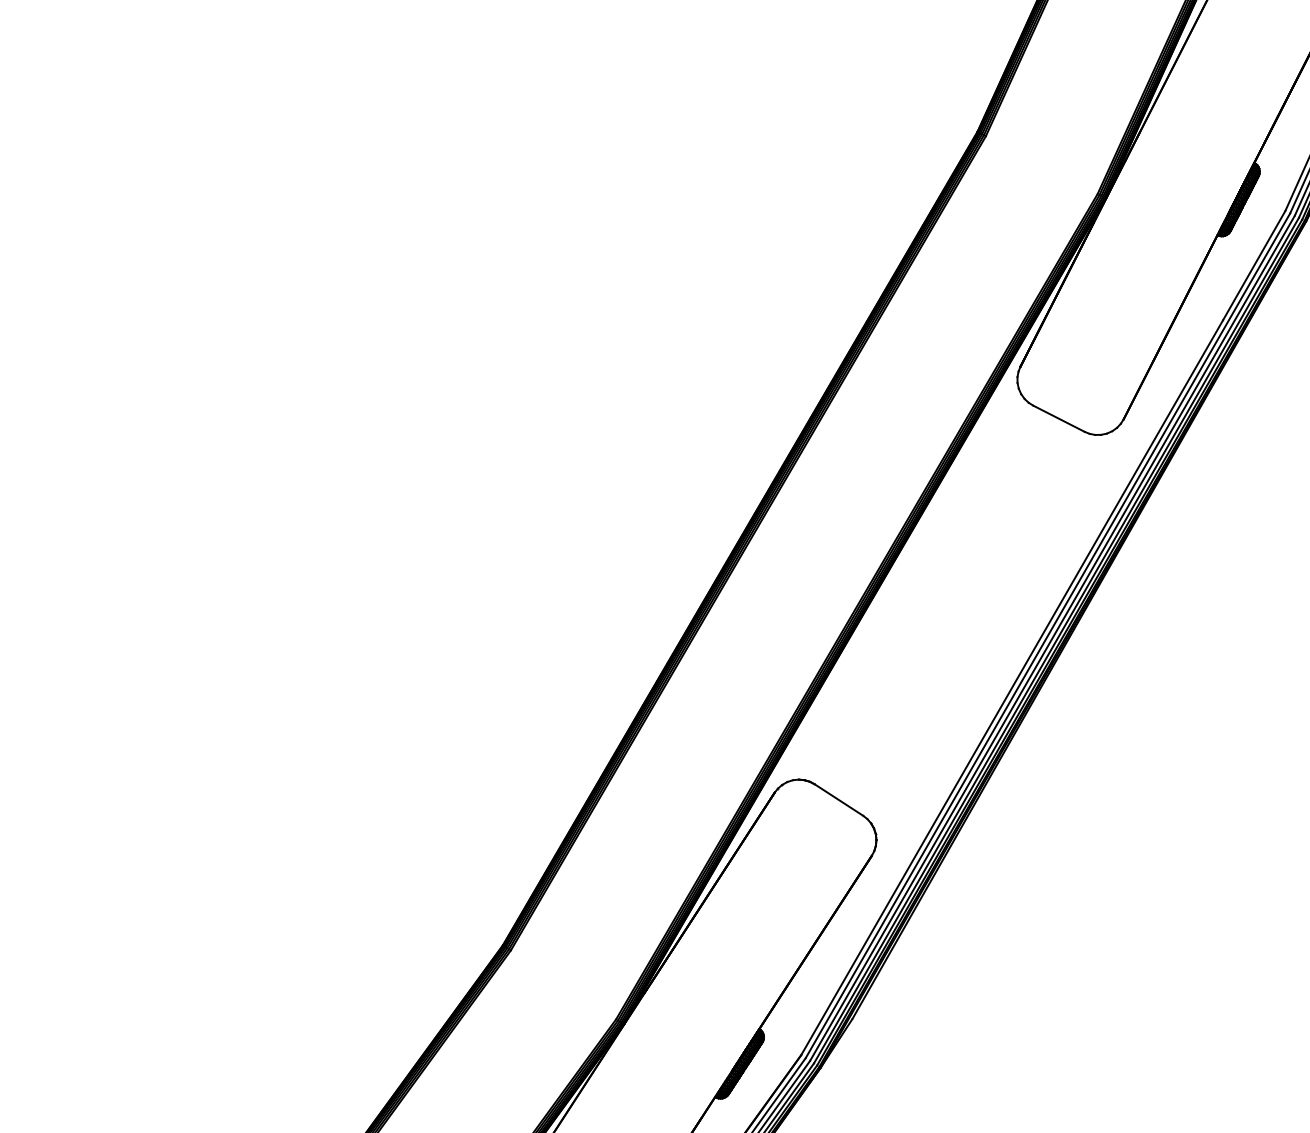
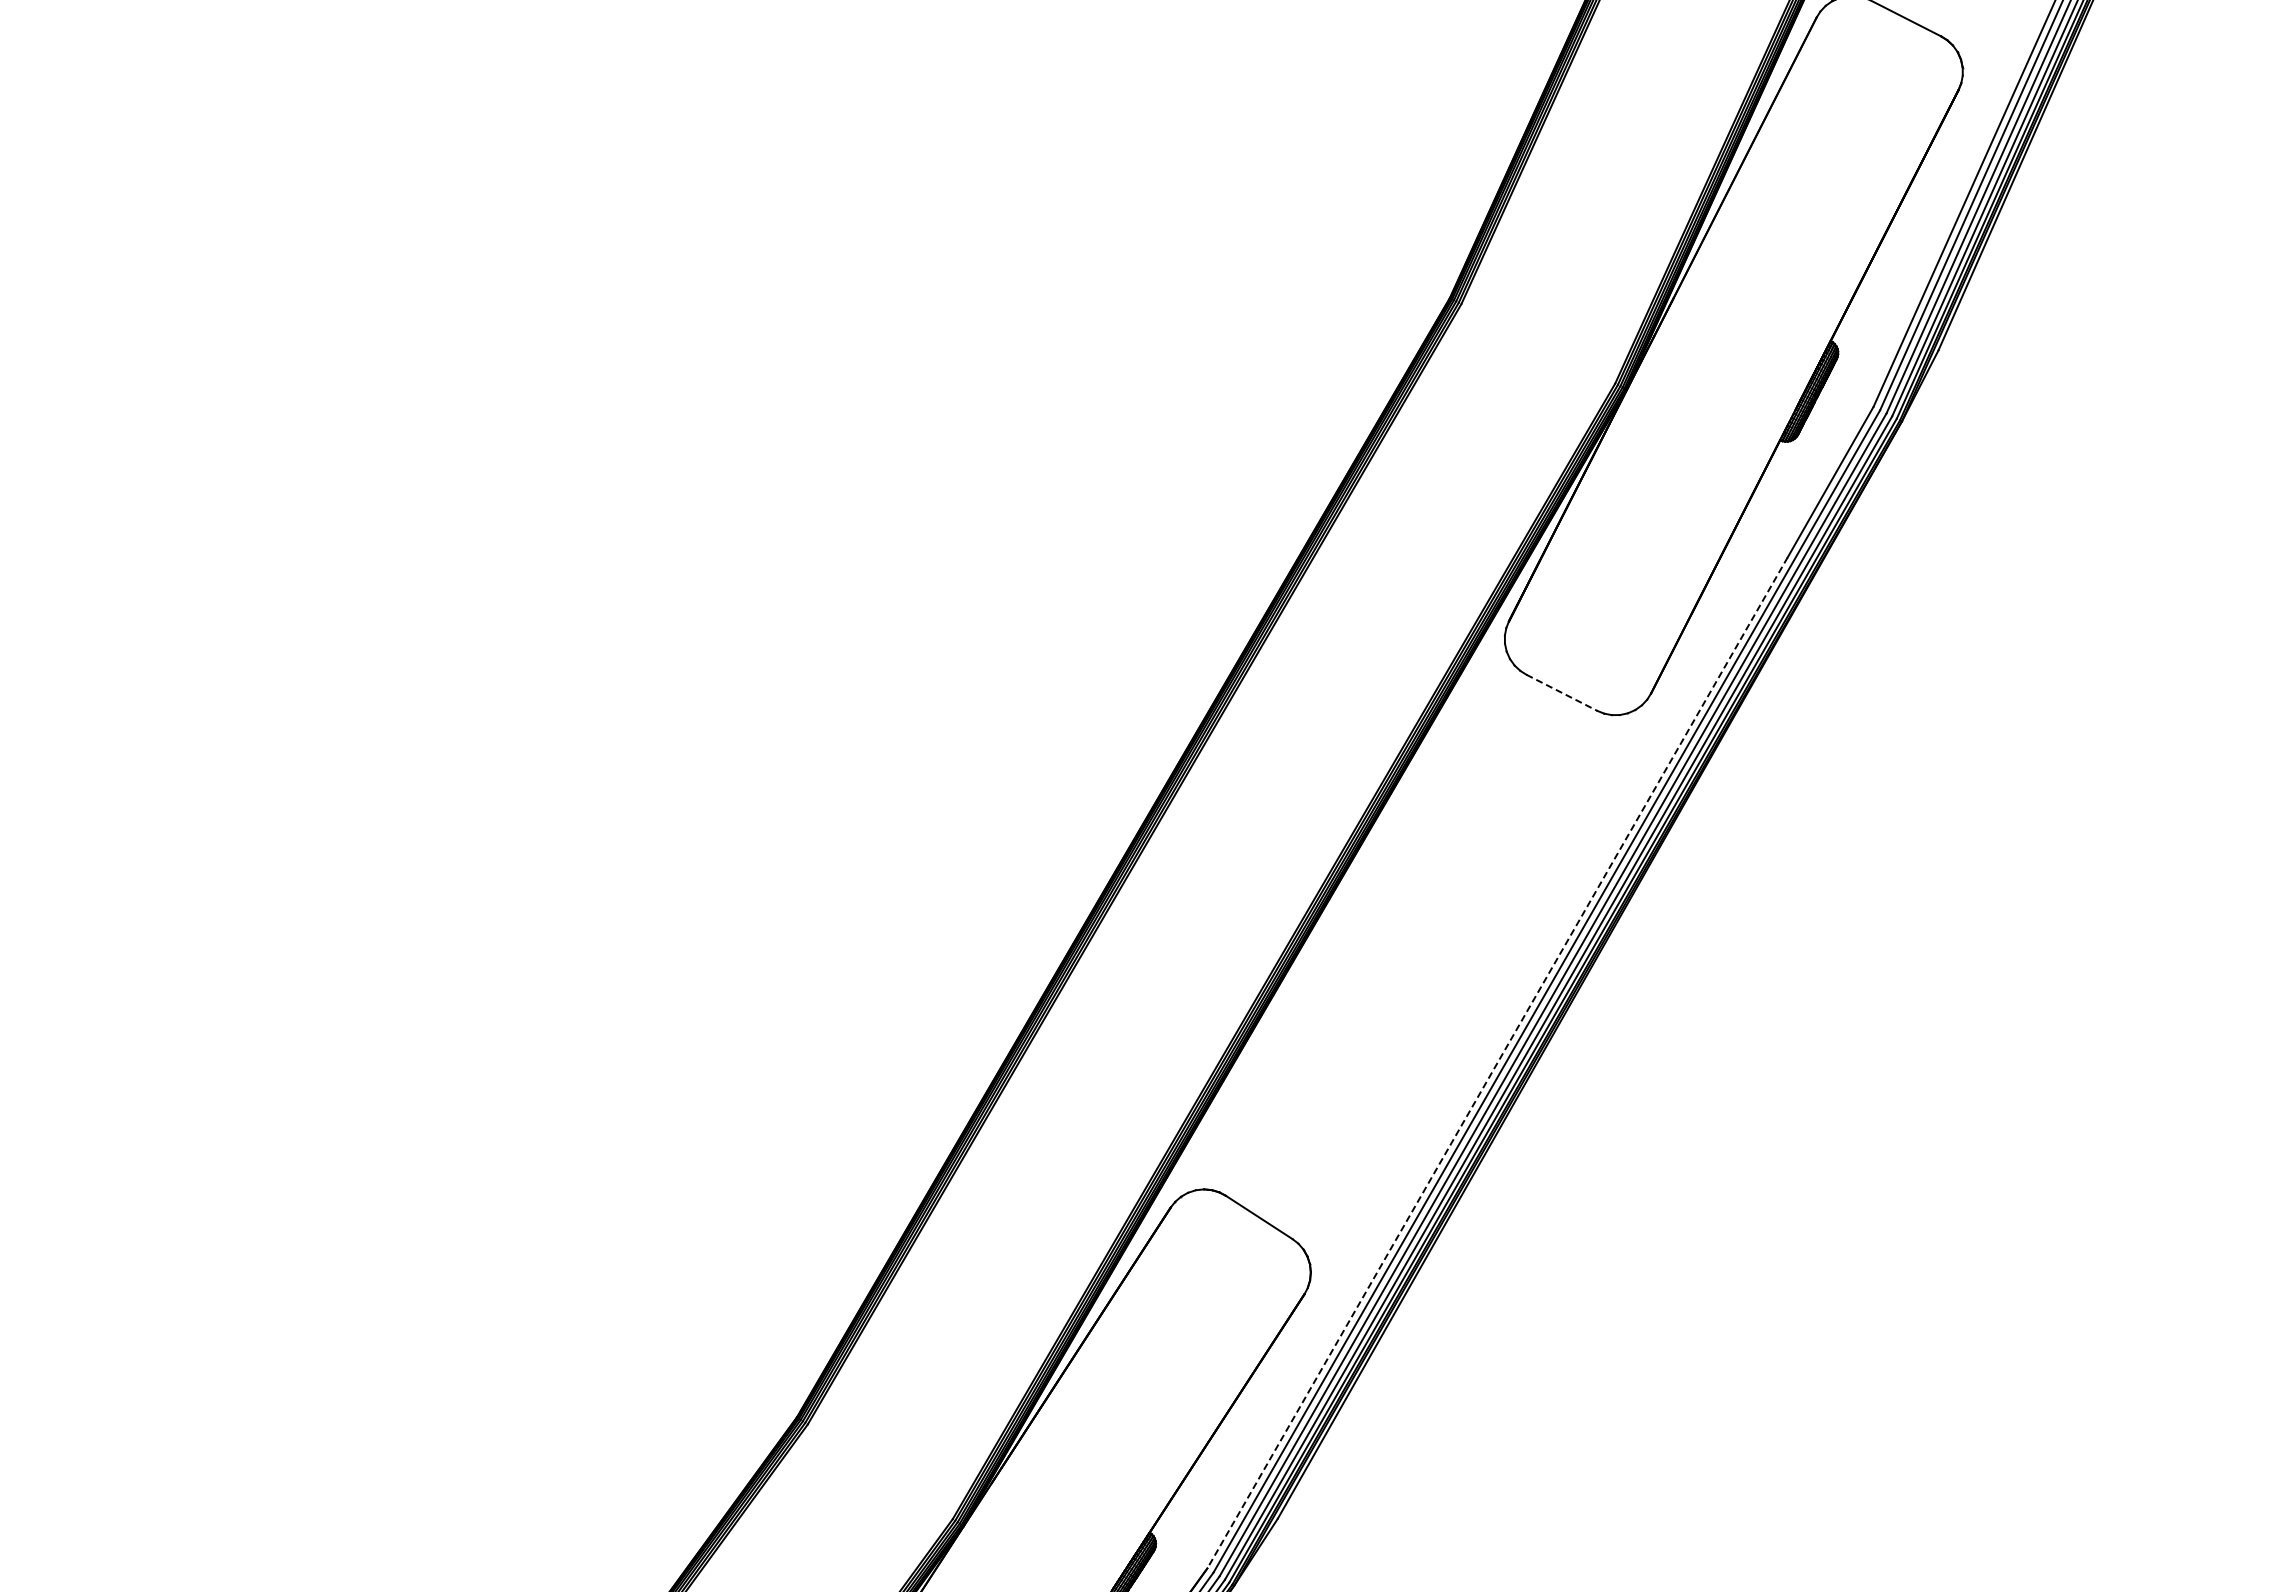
line: (1059, 418) -> (1562, 692), solid -> dashed
line: (1012, 687) -> (1497, 1062), solid -> dashed

